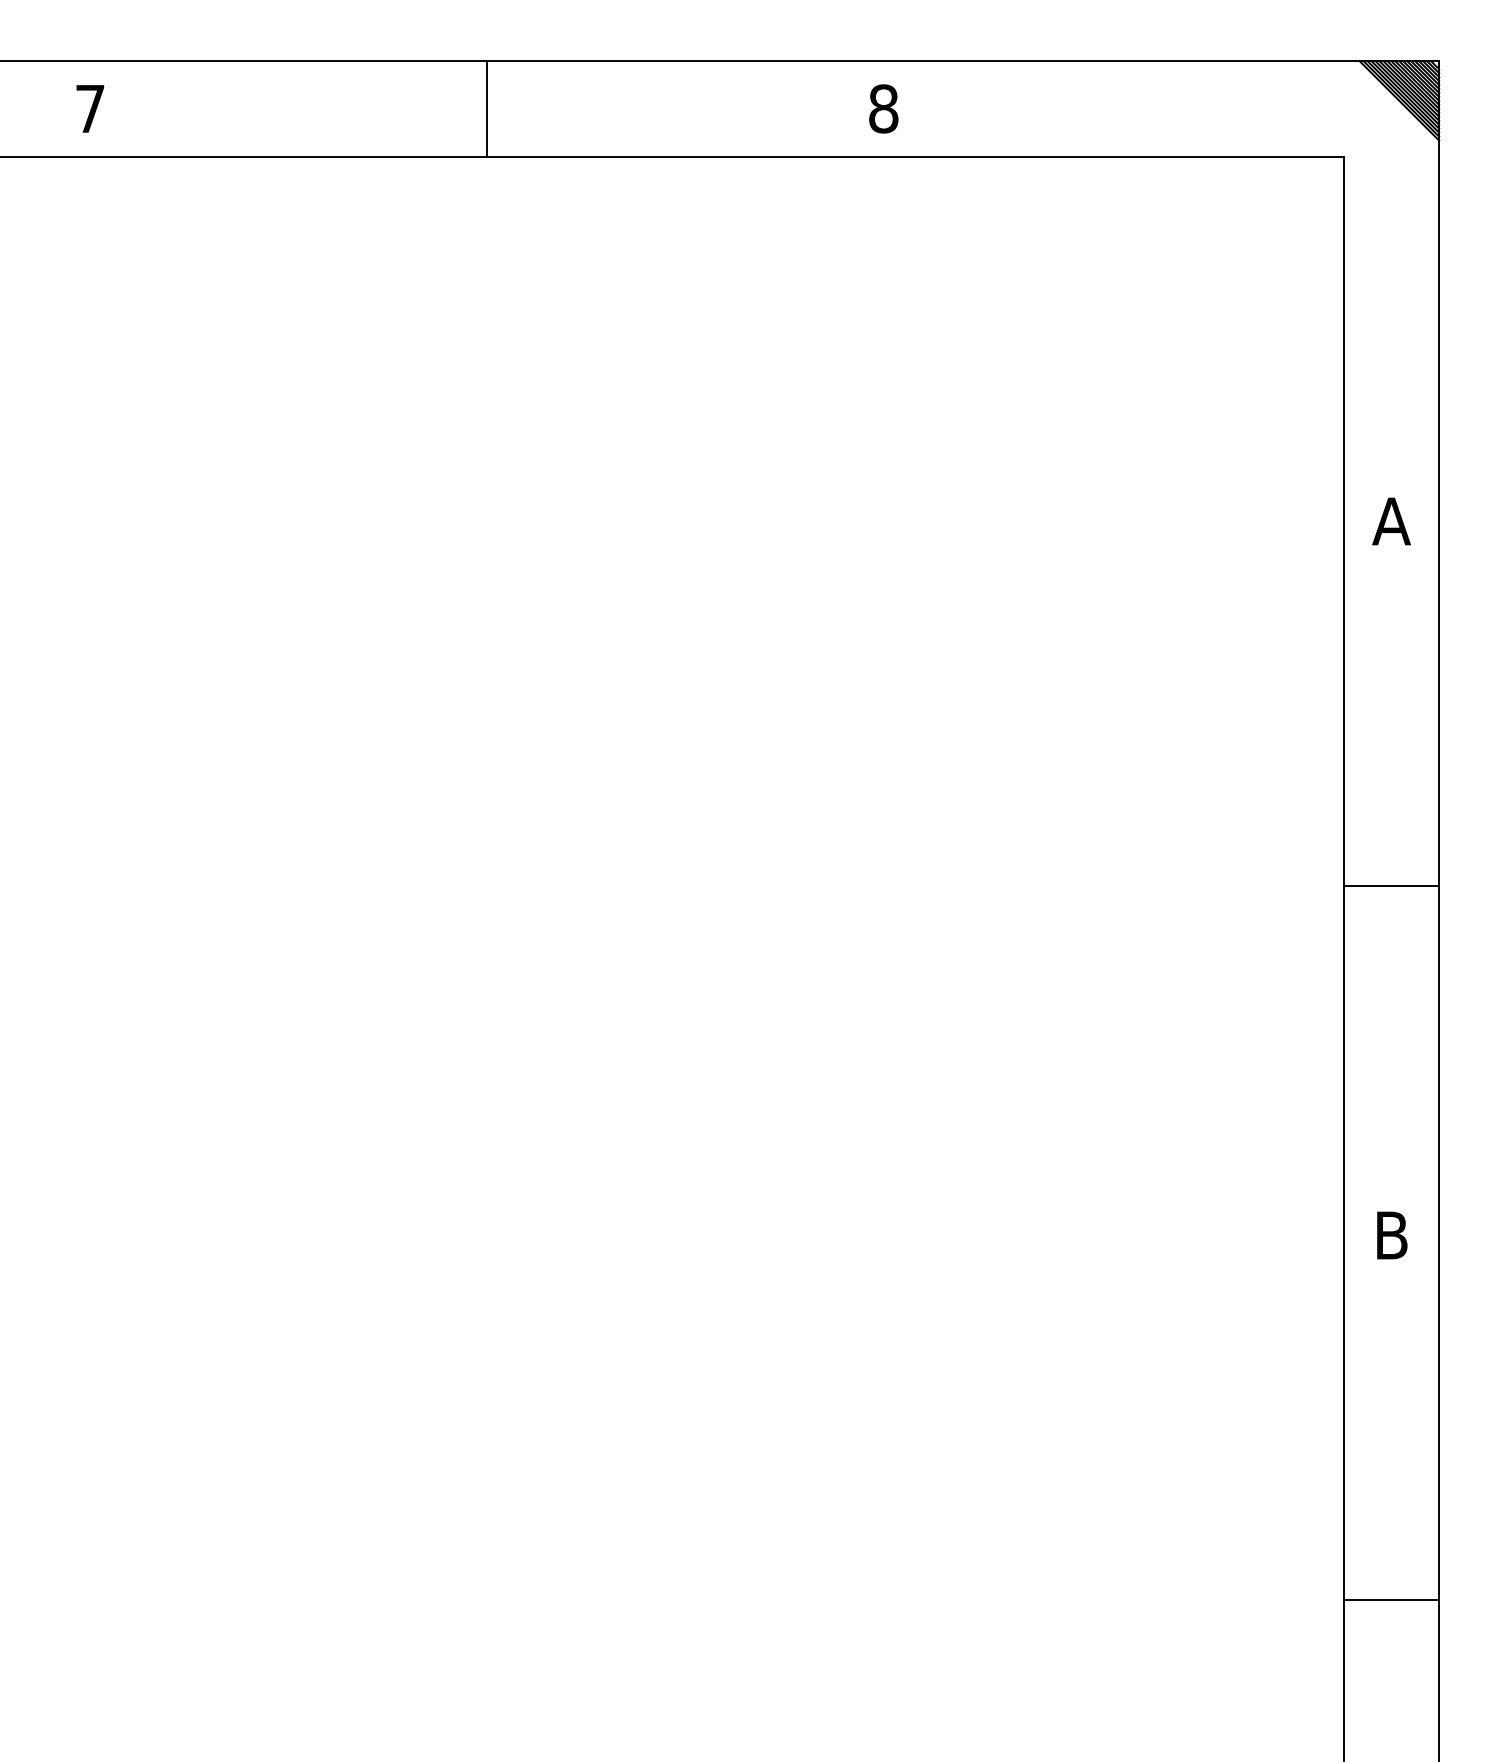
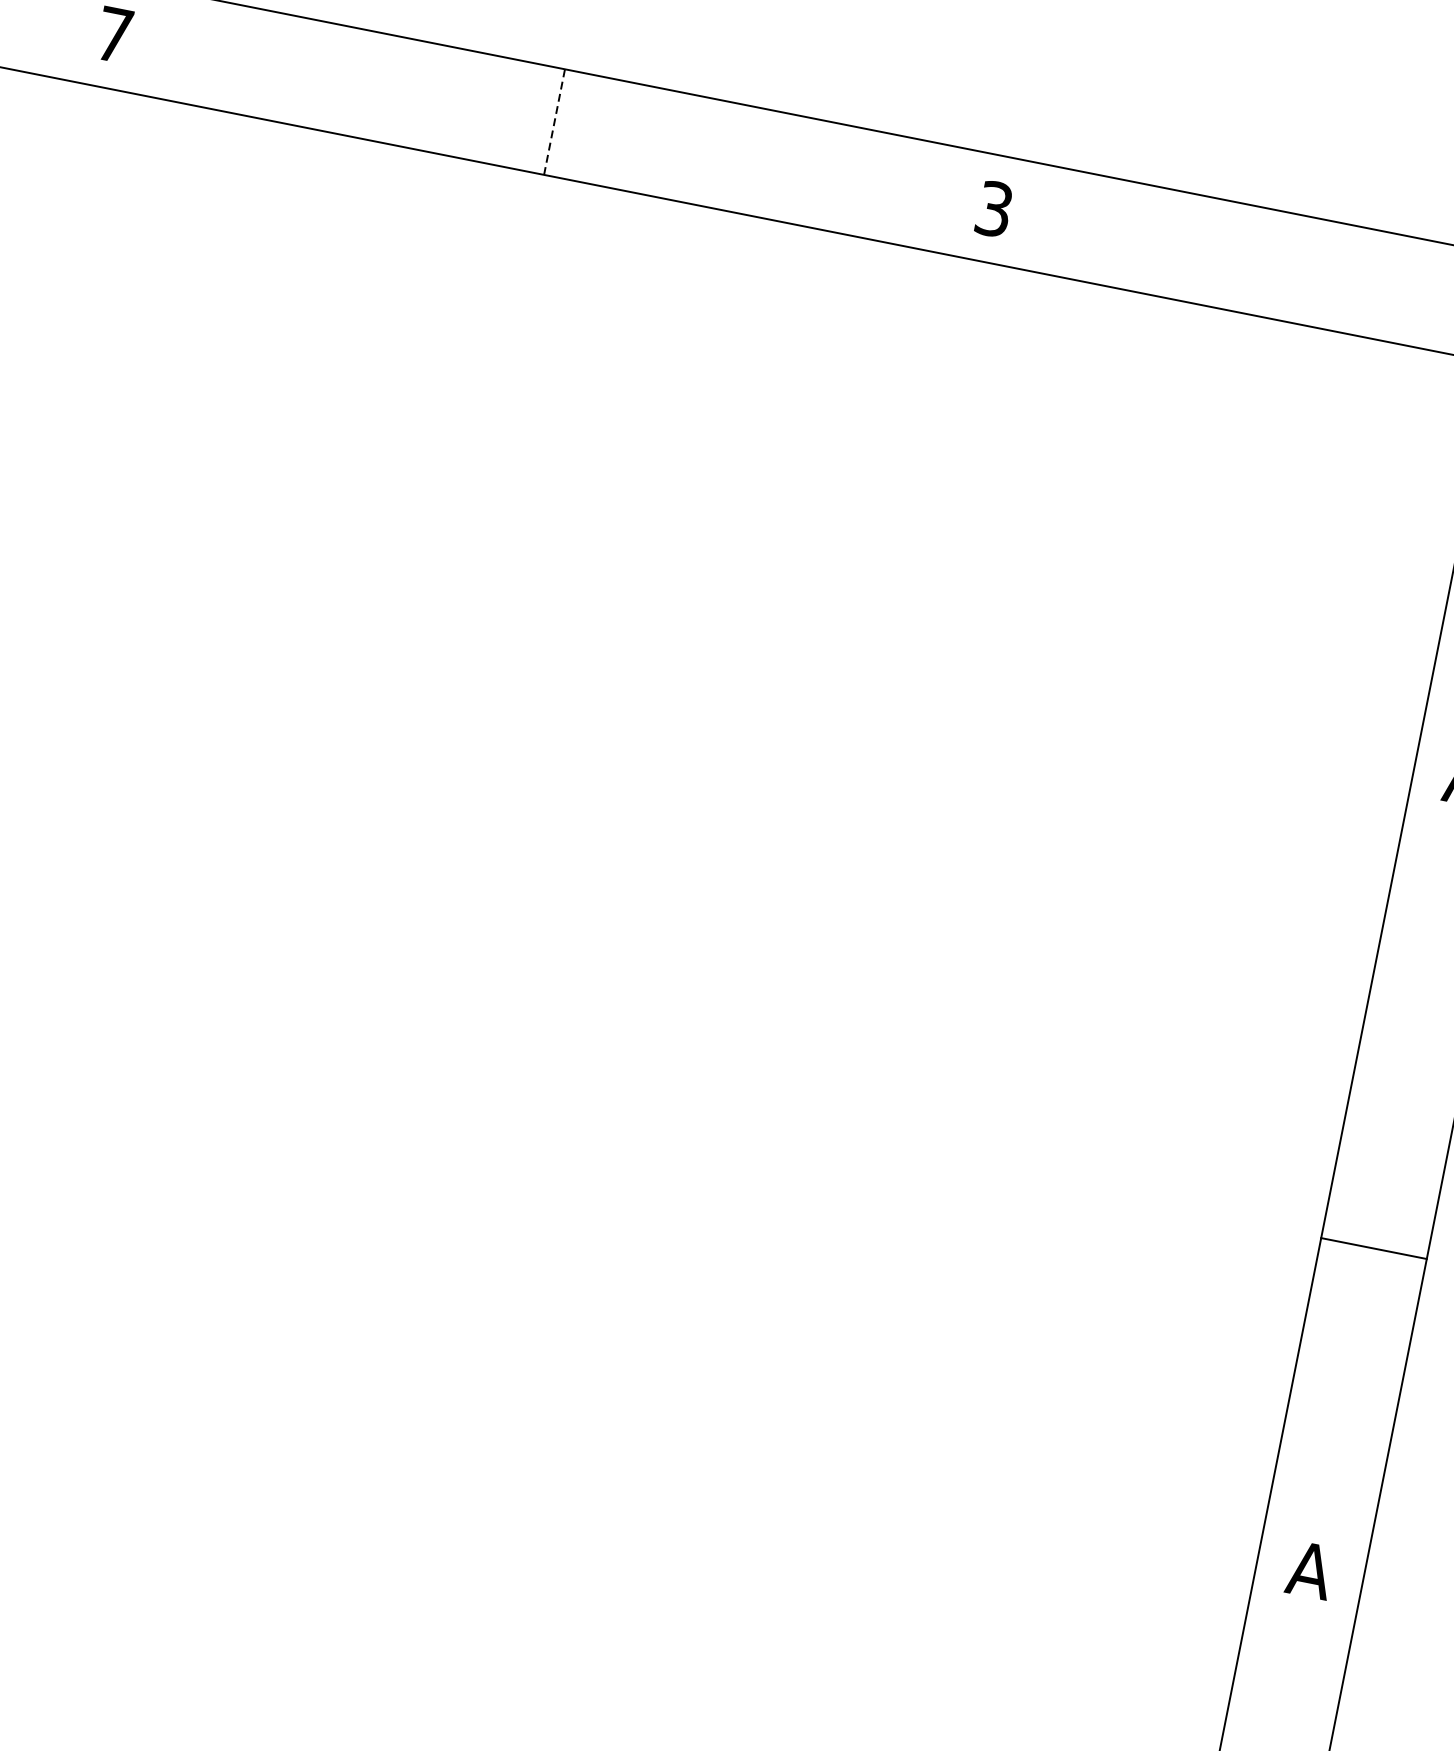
line: (487, 108) -> (555, 121), solid -> dashed
text: (883, 108) -> (994, 208), 8 -> 3
line: (1391, 886) -> (1373, 1248), moved
text: (1391, 1235) -> (1310, 1570), B -> A

